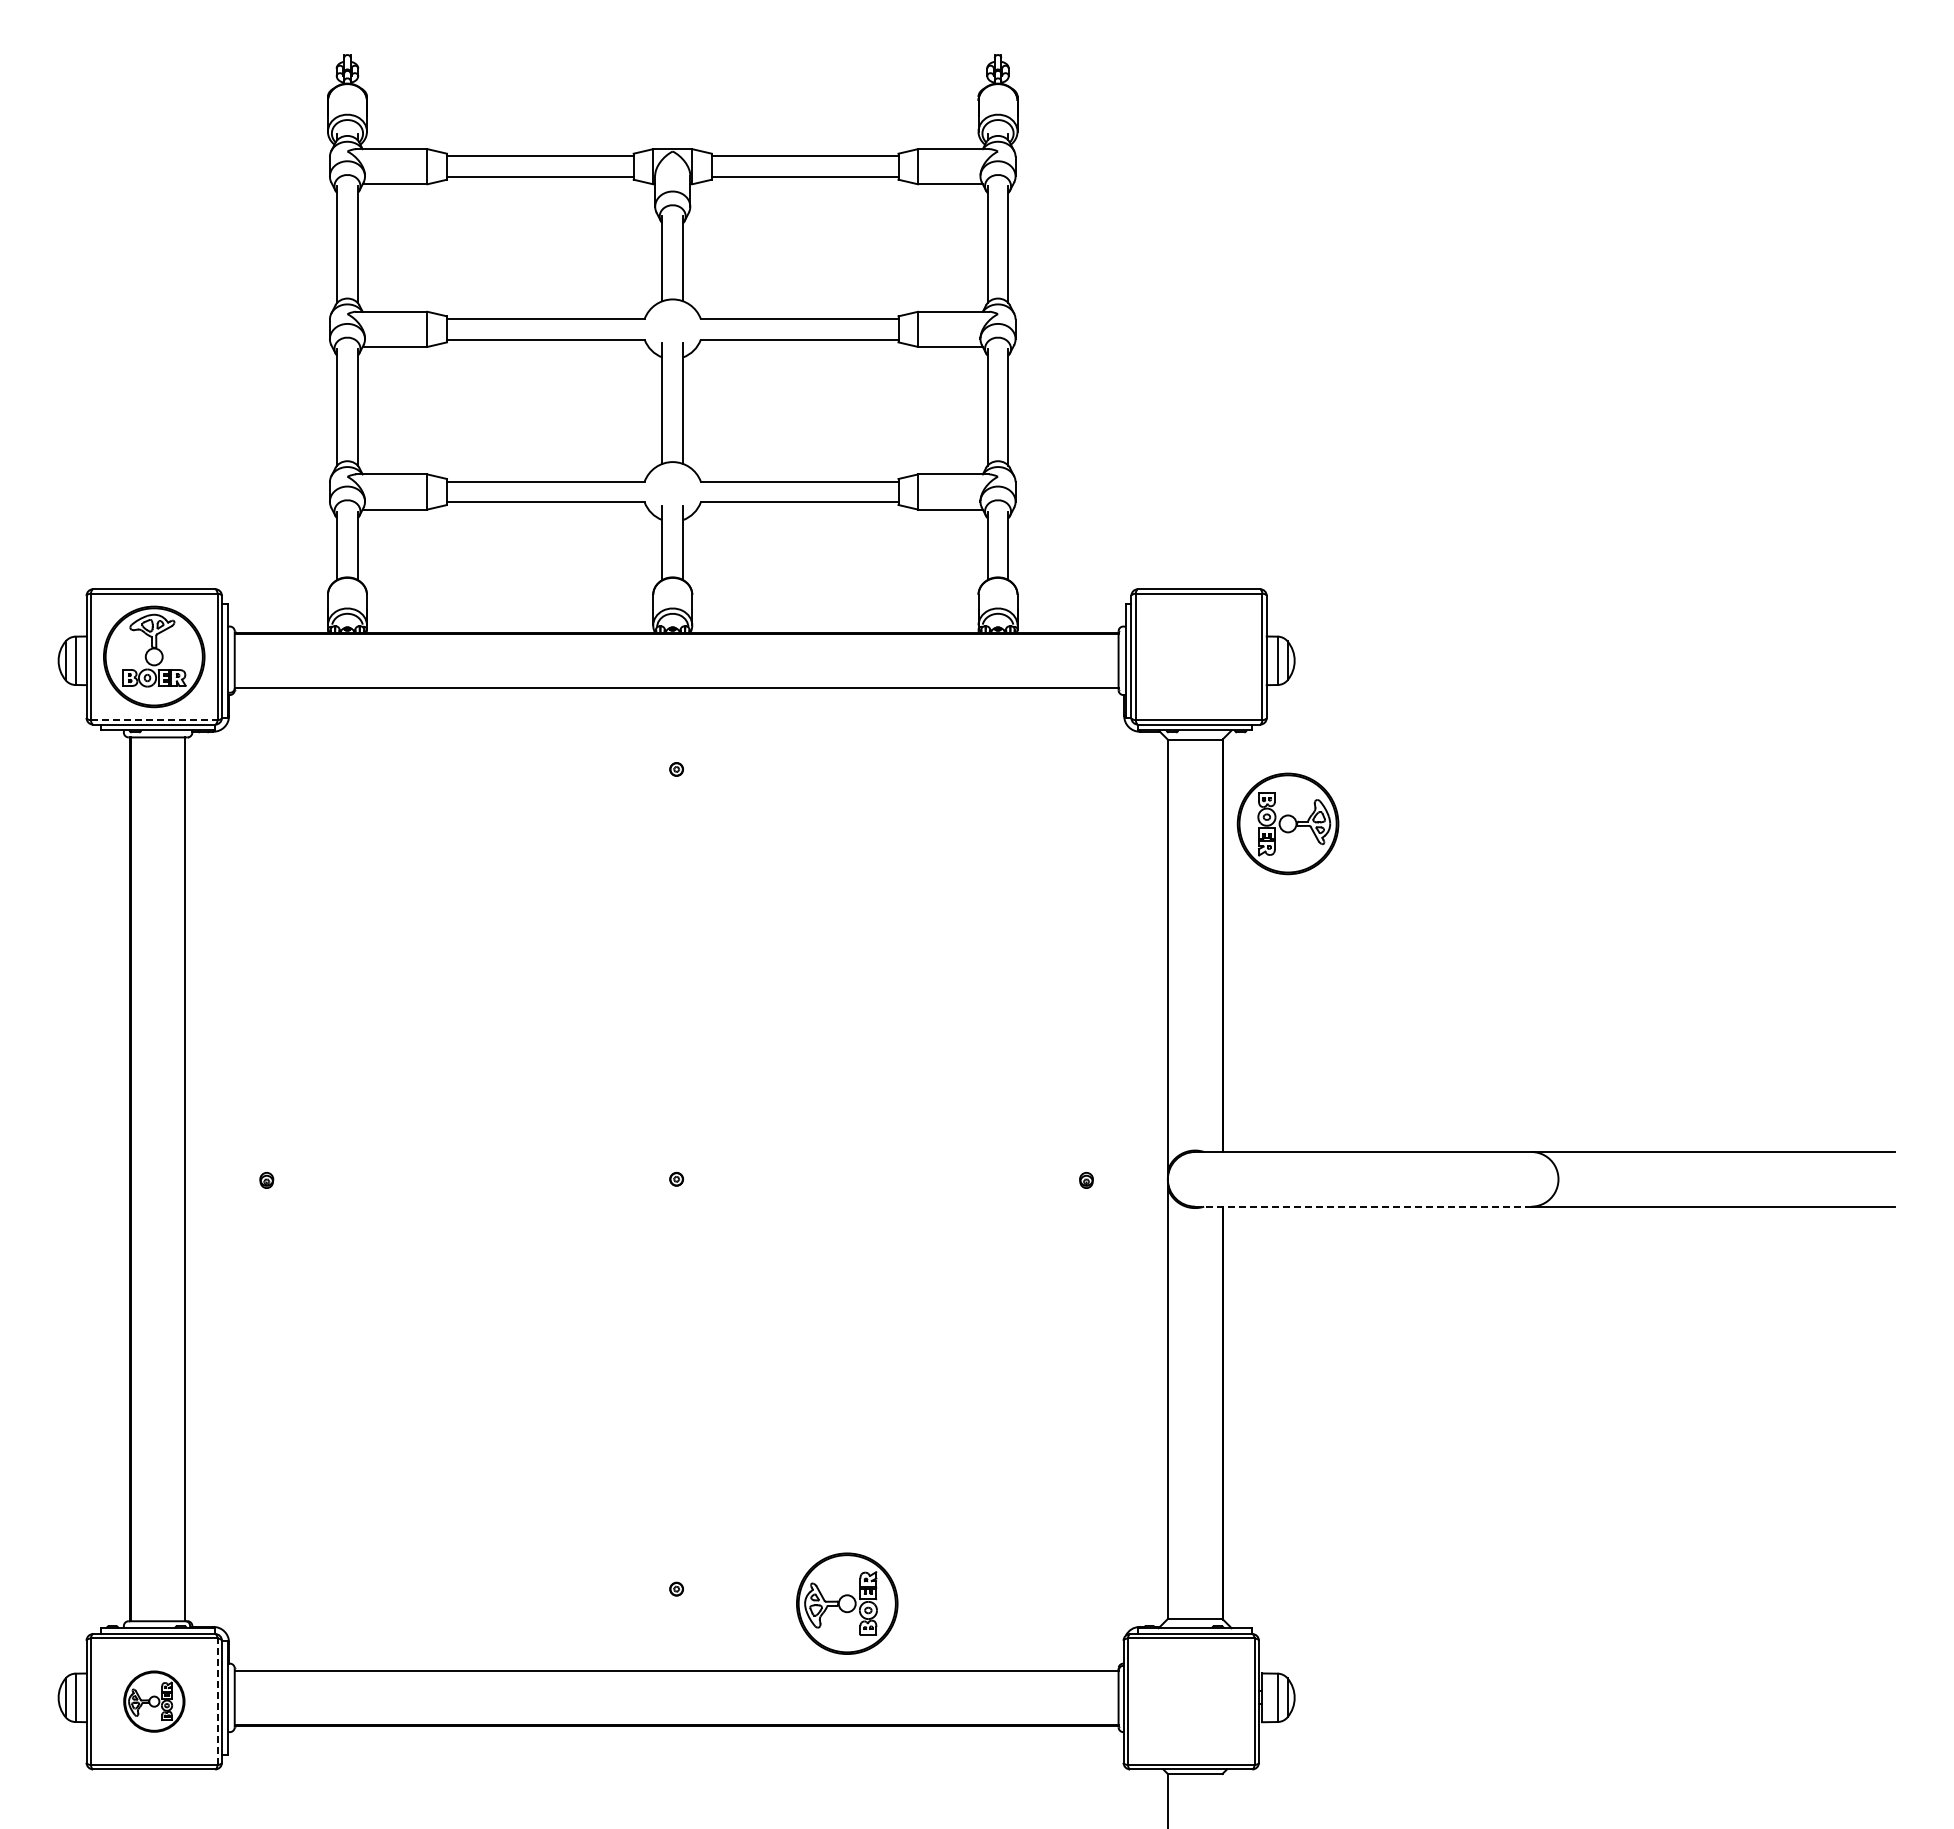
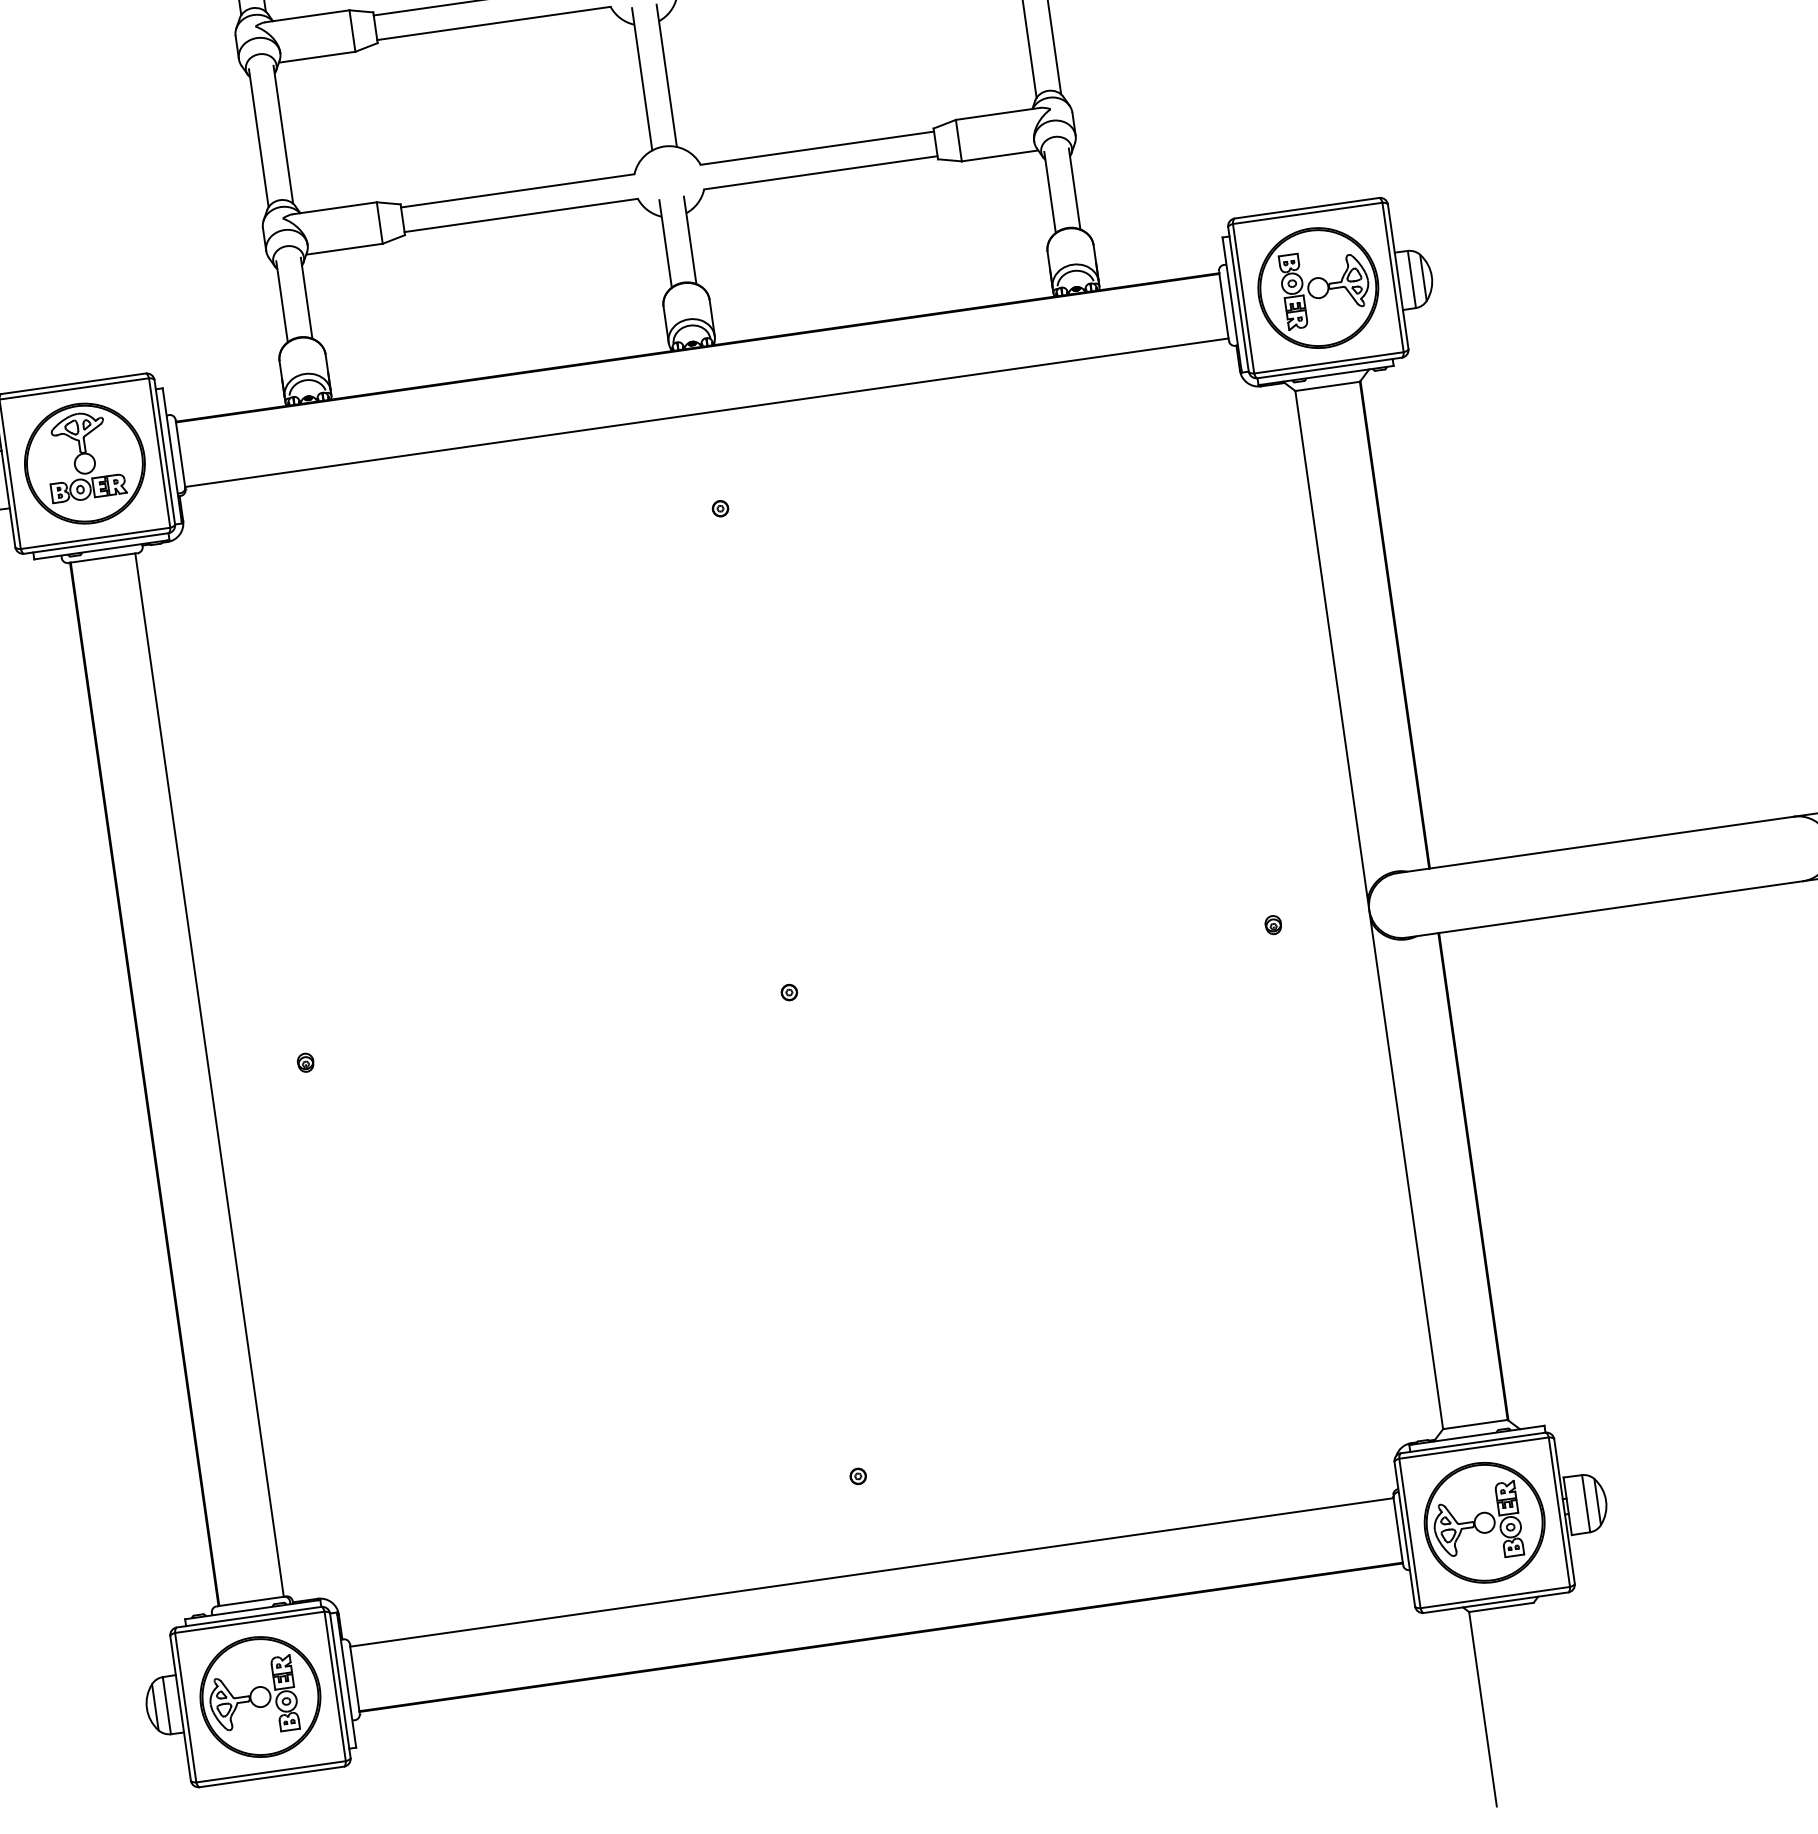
line: (154, 720) -> (95, 538), dashed -> solid
part: (1287, 823) -> (1317, 287), moved
line: (1363, 1206) -> (1604, 909), dashed -> solid
part: (847, 1603) -> (1484, 1522), moved
part: (154, 1701) -> (260, 1696), size x1.67
line: (217, 1701) -> (335, 1686), dashed -> solid

